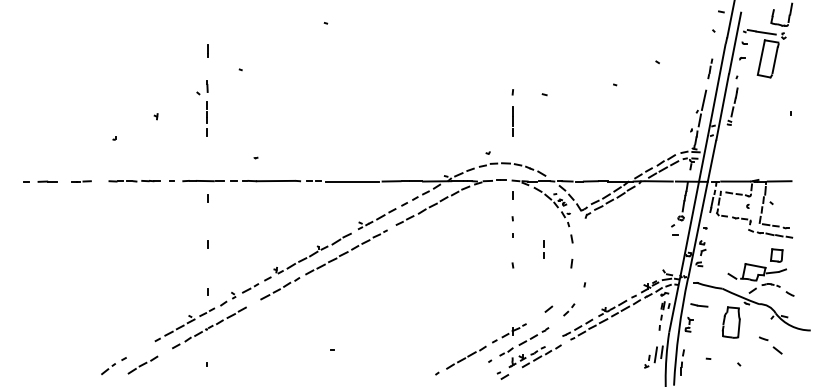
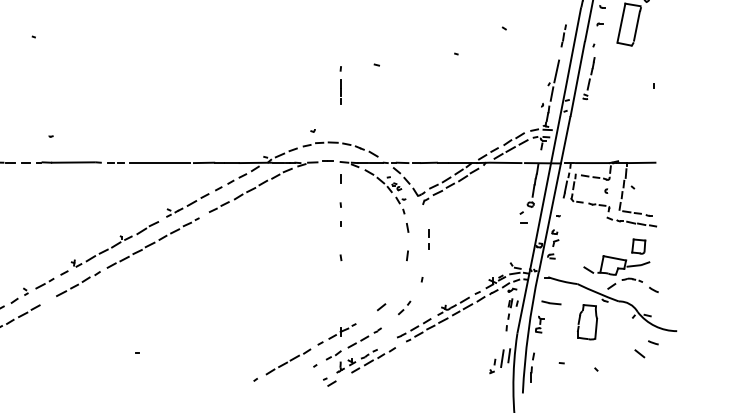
part: (512, 112) -> (340, 85), size x0.71
line: (543, 247) -> (428, 237), moved
arc: (763, 338) -> (653, 342), moved

